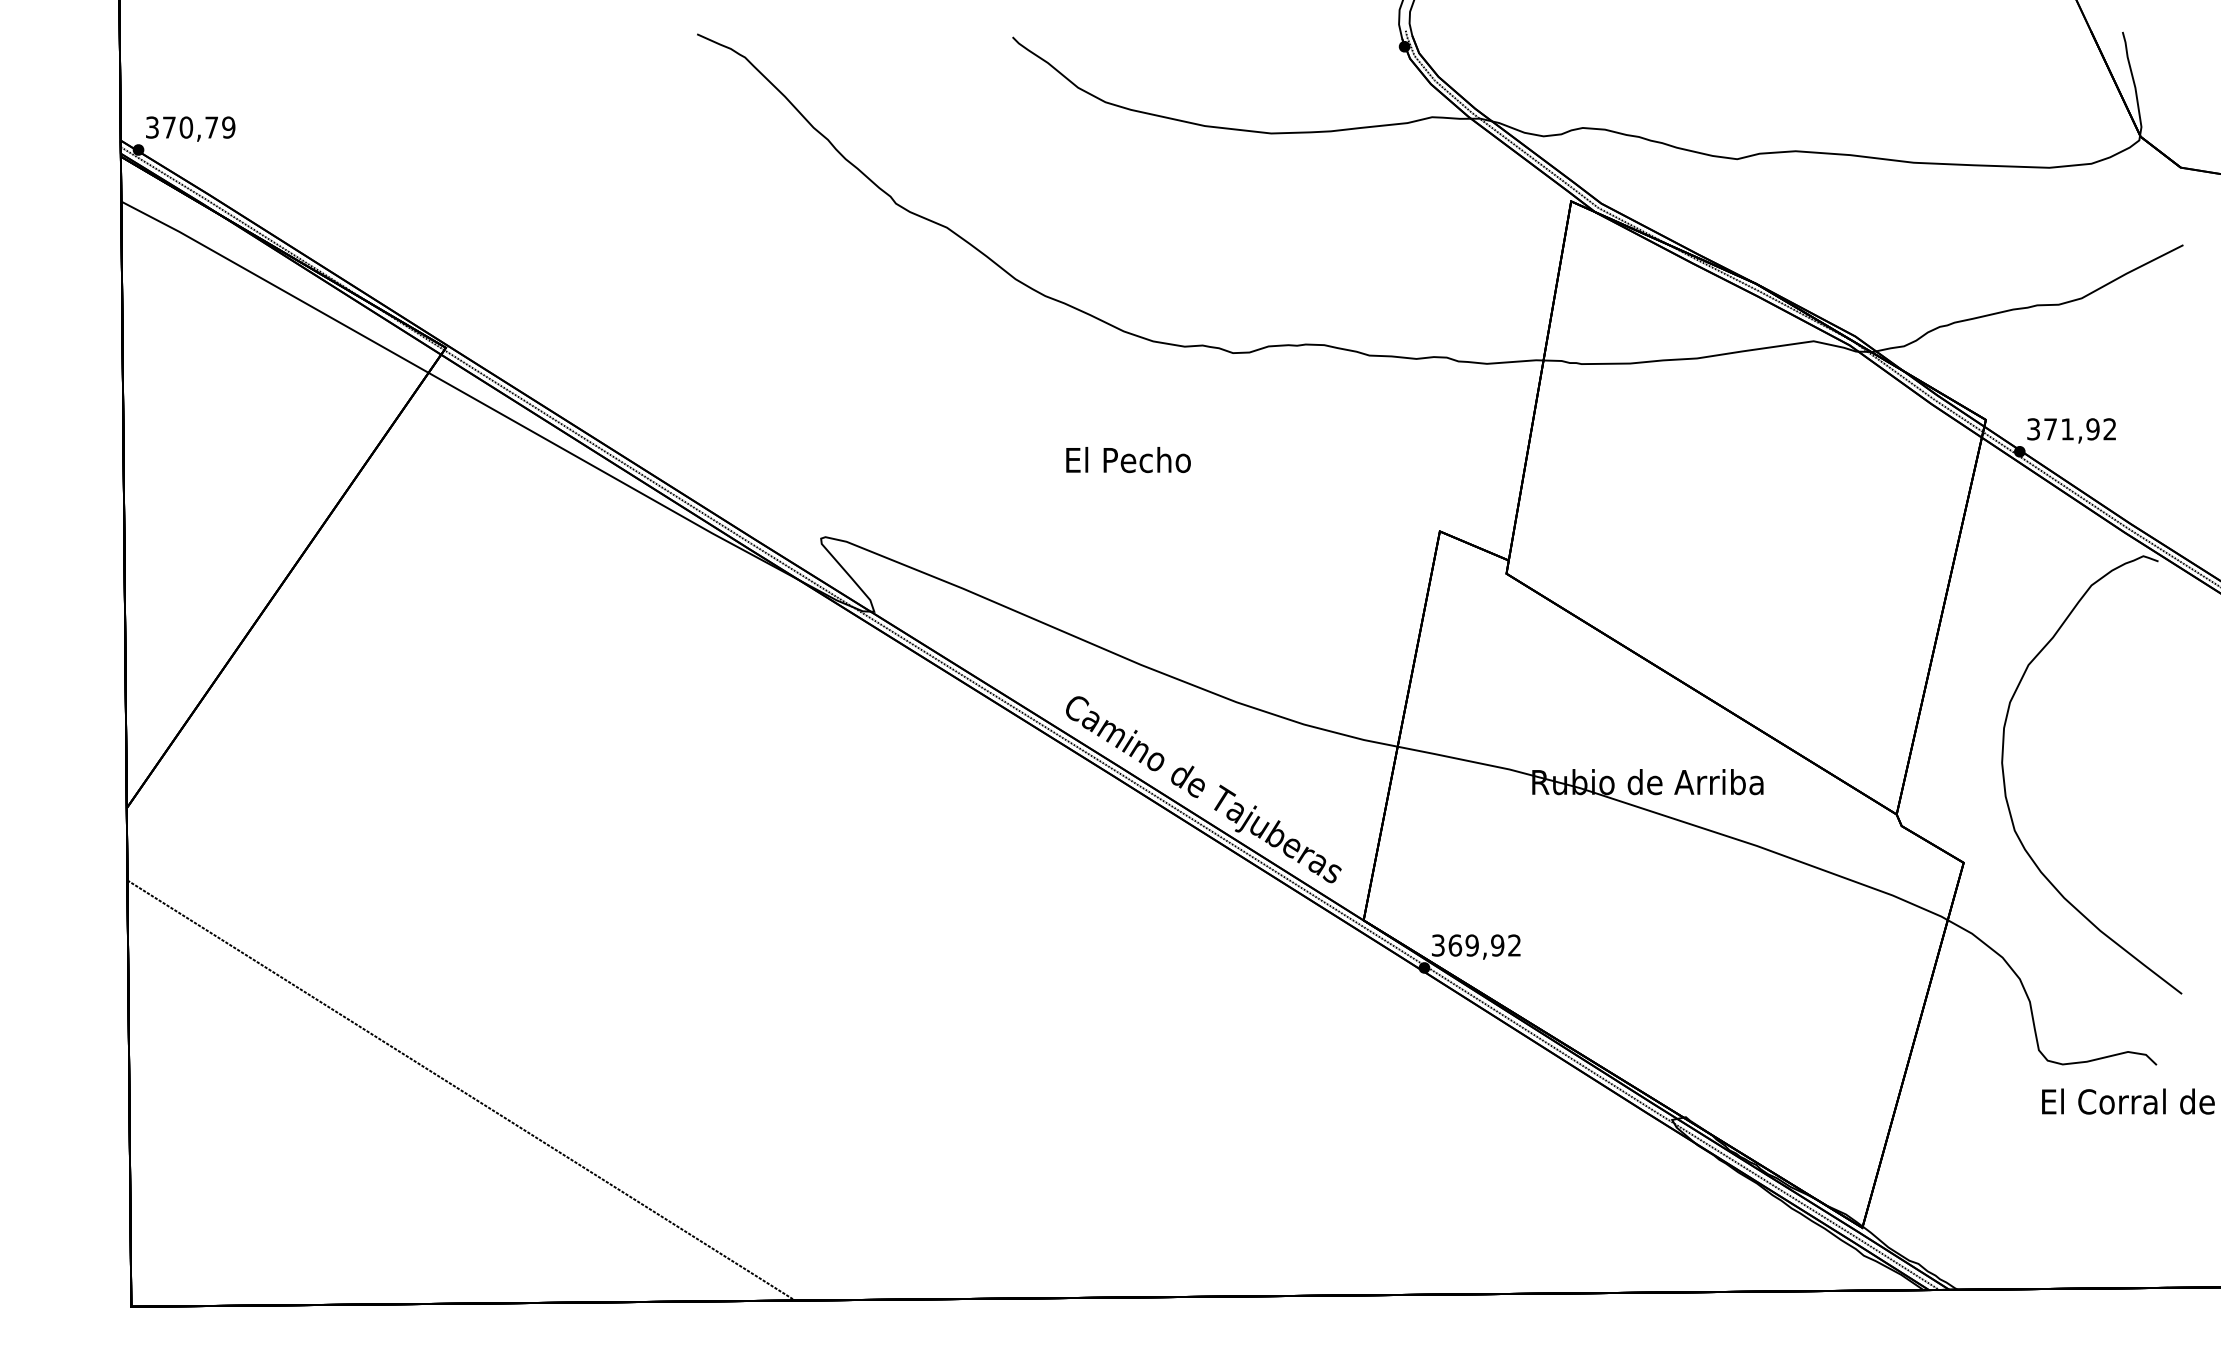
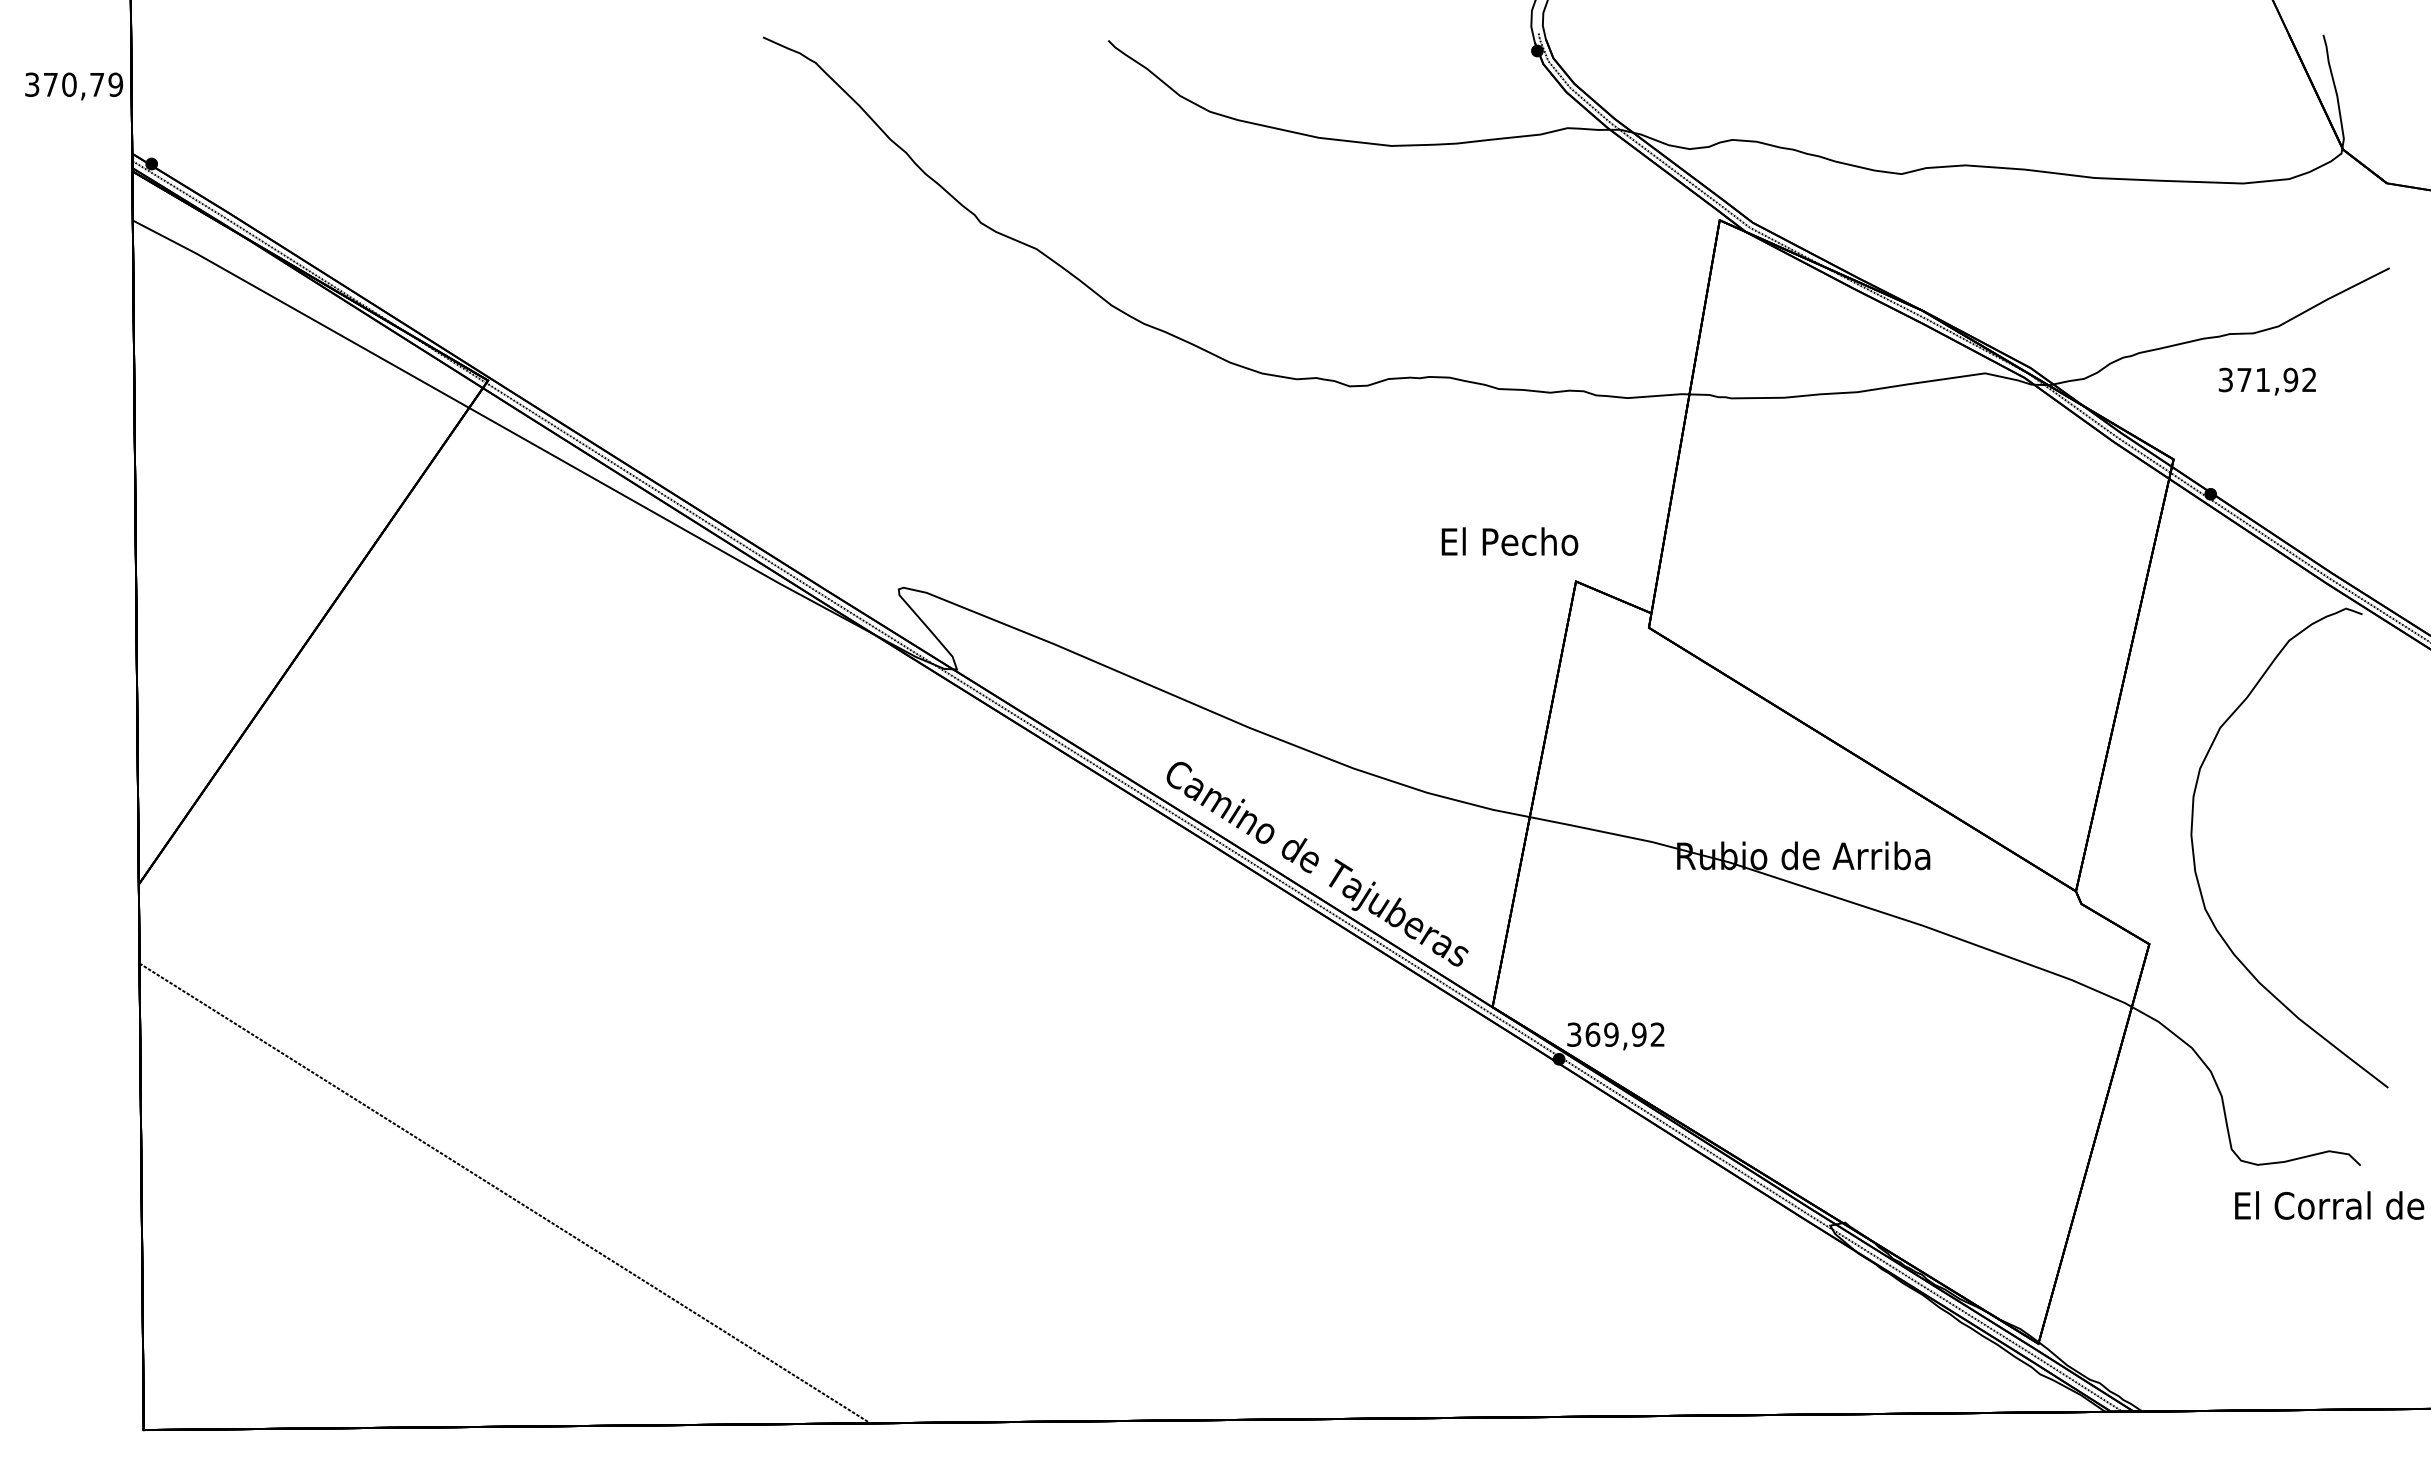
text: (190, 128) -> (73, 85), moved
text: (2071, 430) -> (2267, 381), moved
text: (1128, 460) -> (1509, 542), moved

